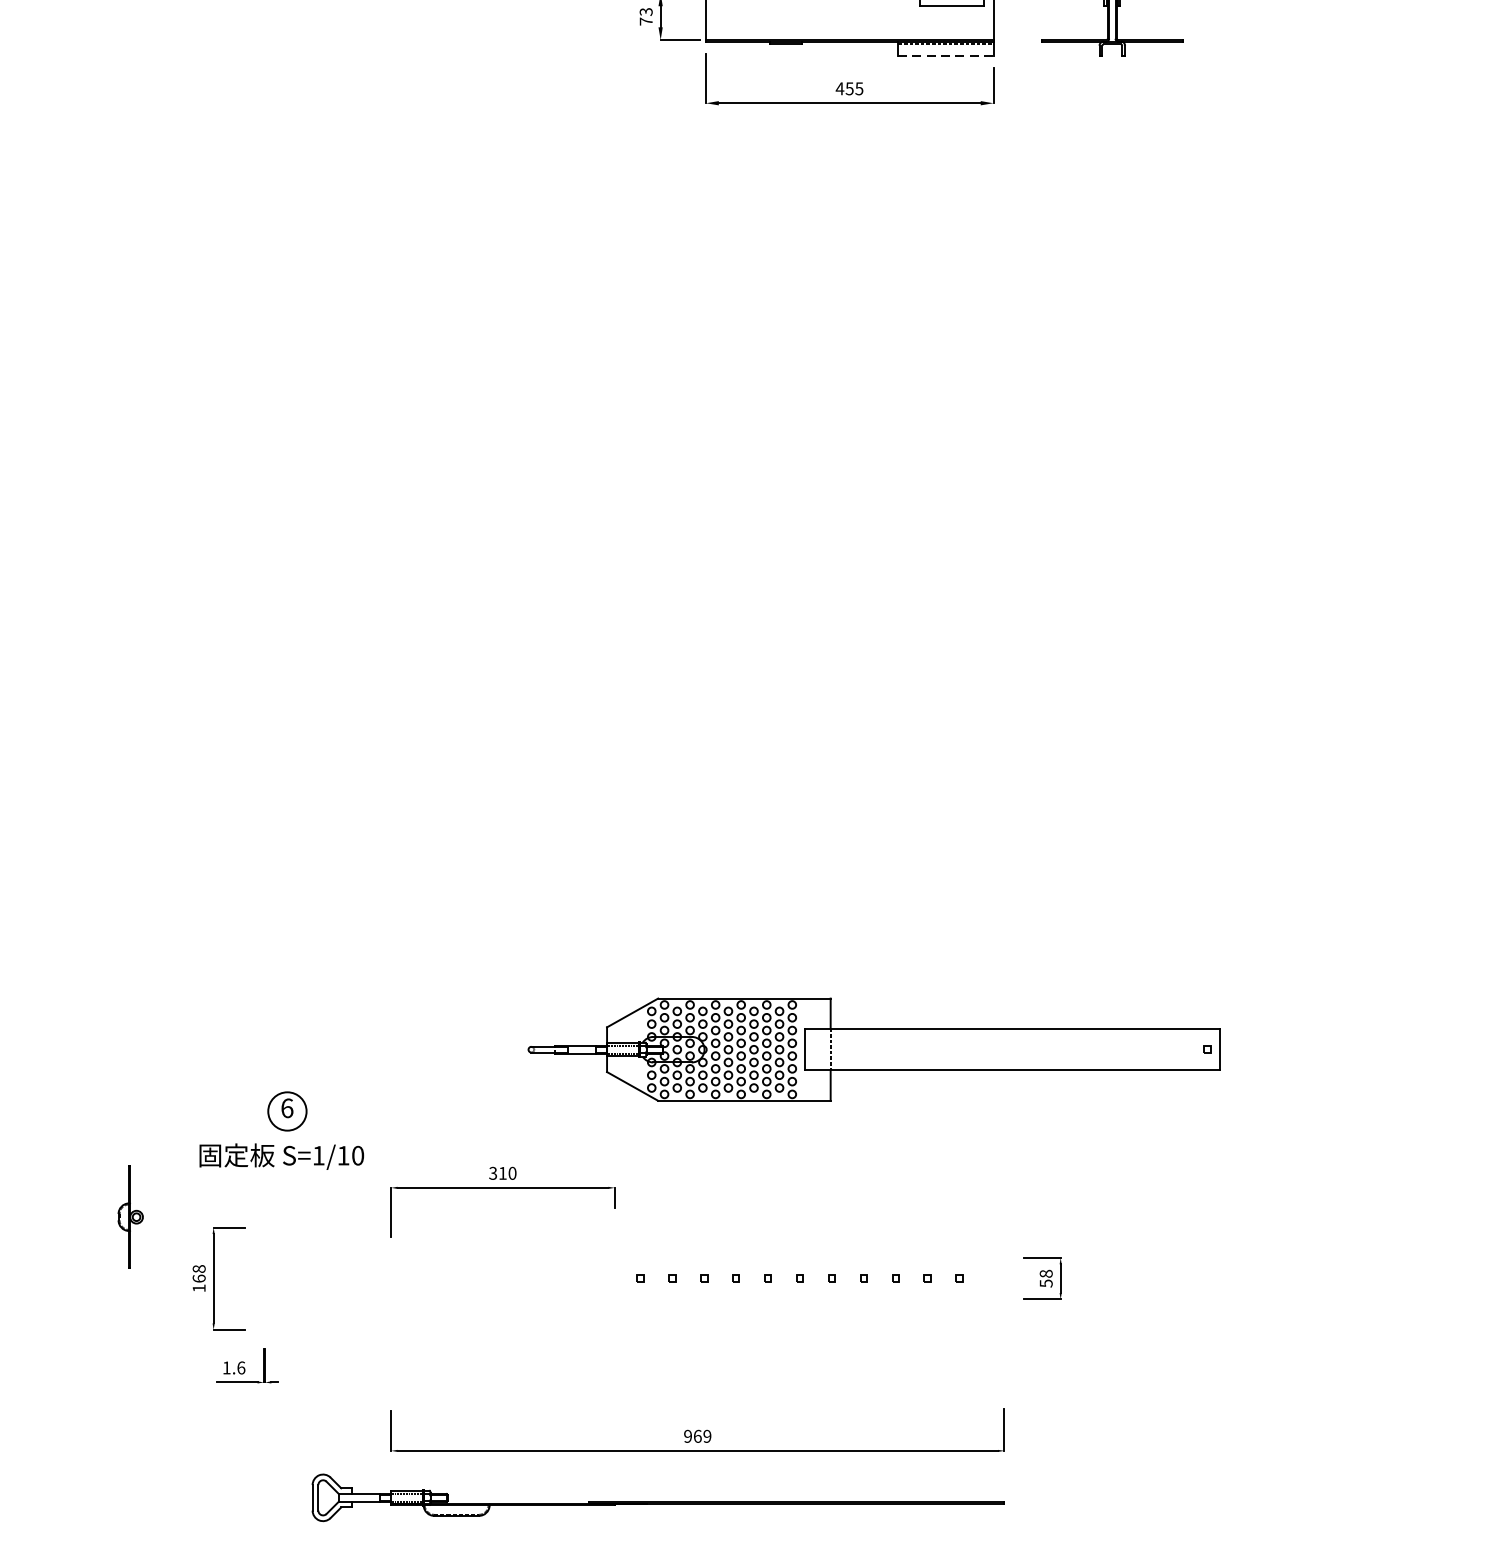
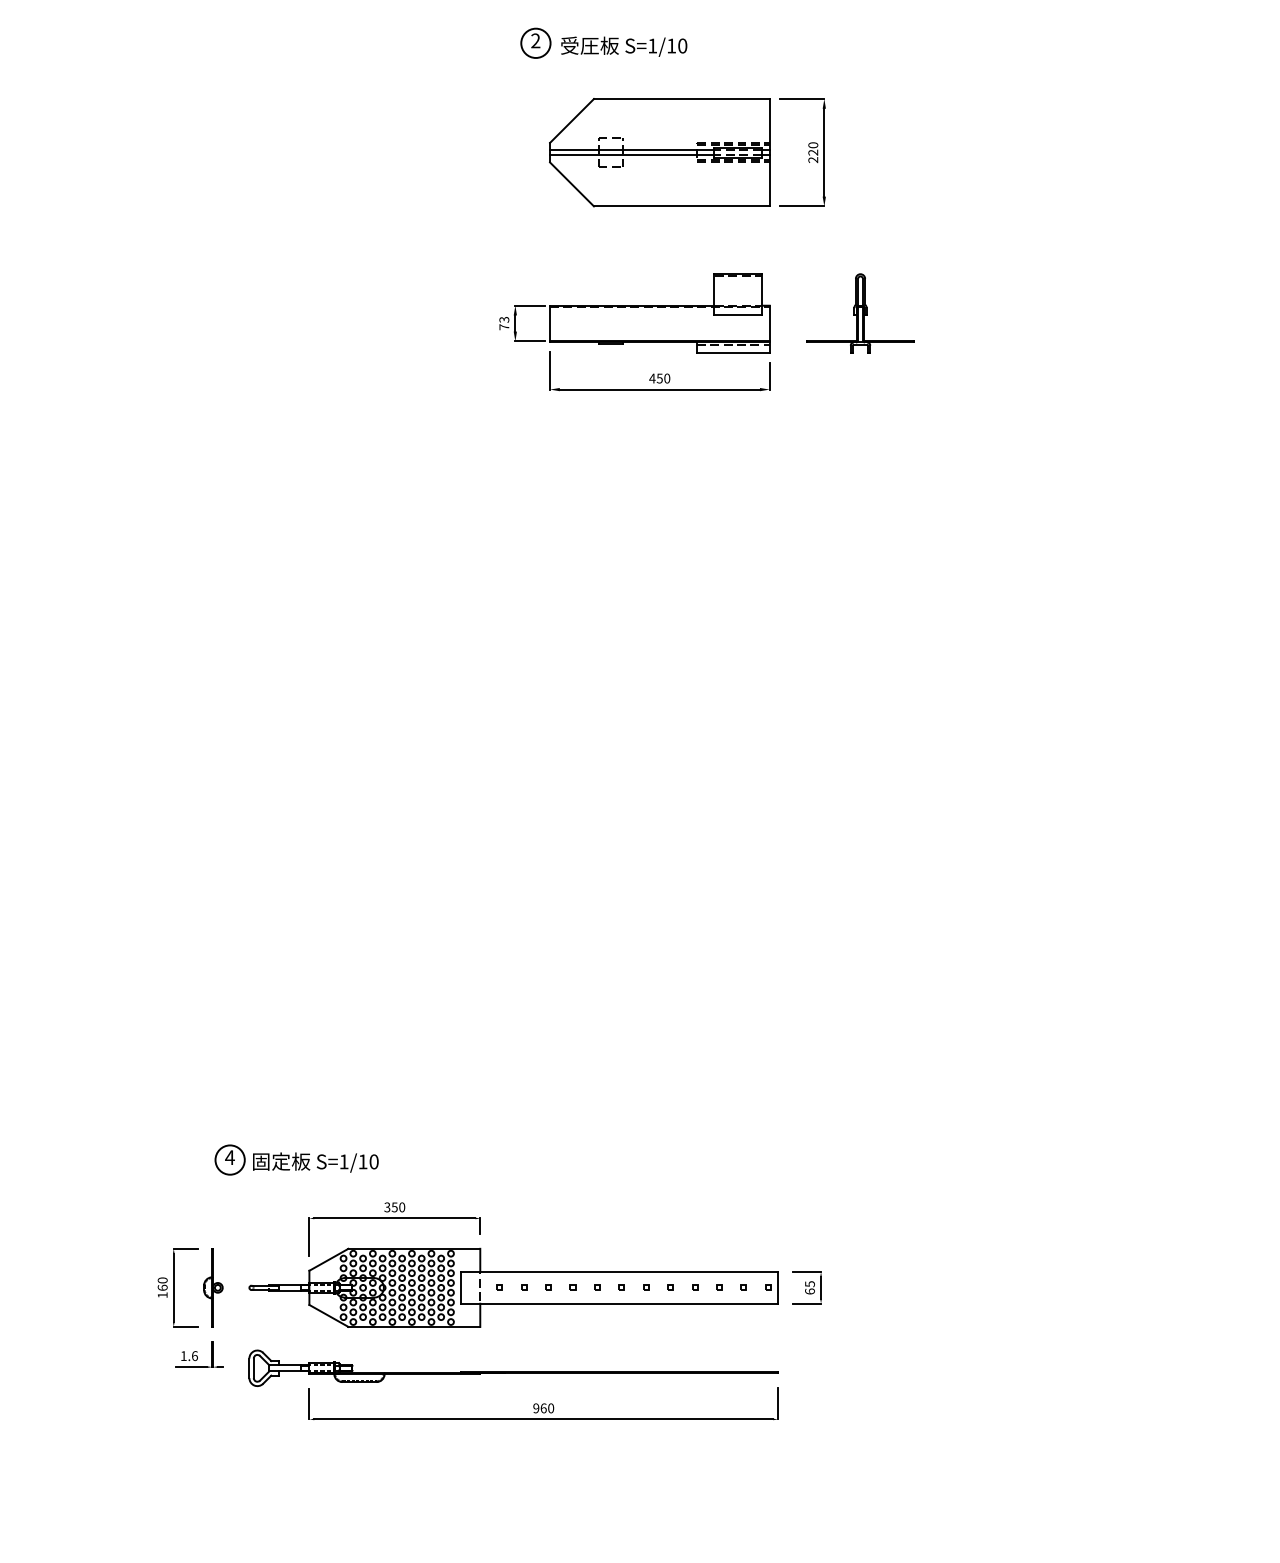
line: (946, 56) -> (733, 353), dashed -> solid
text: (859, 88) -> (667, 378), 455 -> 450
part: (874, 1049) -> (513, 1287), moved
text: (286, 1108) -> (229, 1157), 6 -> 4
text: (281, 1156) -> (315, 1162), moved
text: (502, 1173) -> (394, 1207), 310 -> 350
part: (130, 1216) -> (213, 1287), moved
text: (198, 1269) -> (162, 1280), 168 -> 160
text: (1045, 1278) -> (809, 1287), 58 -> 65
text: (707, 1436) -> (551, 1408), 969 -> 960
part: (658, 1496) -> (513, 1367), moved

